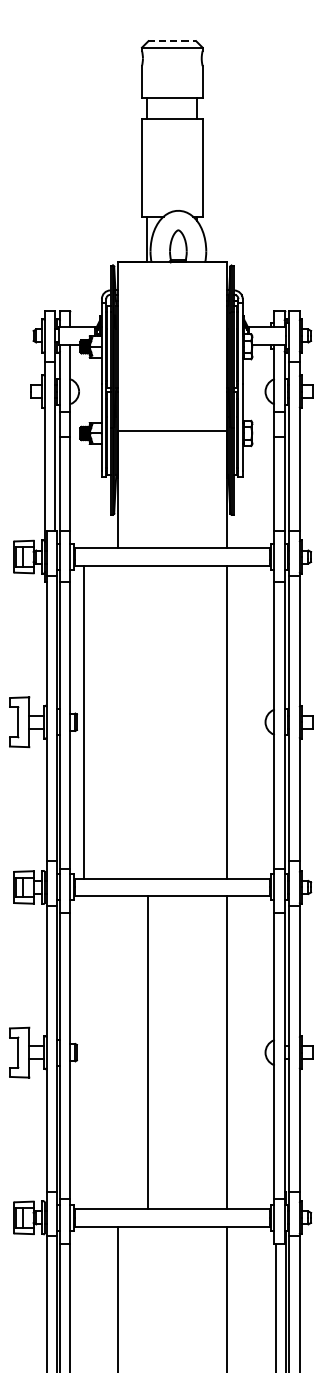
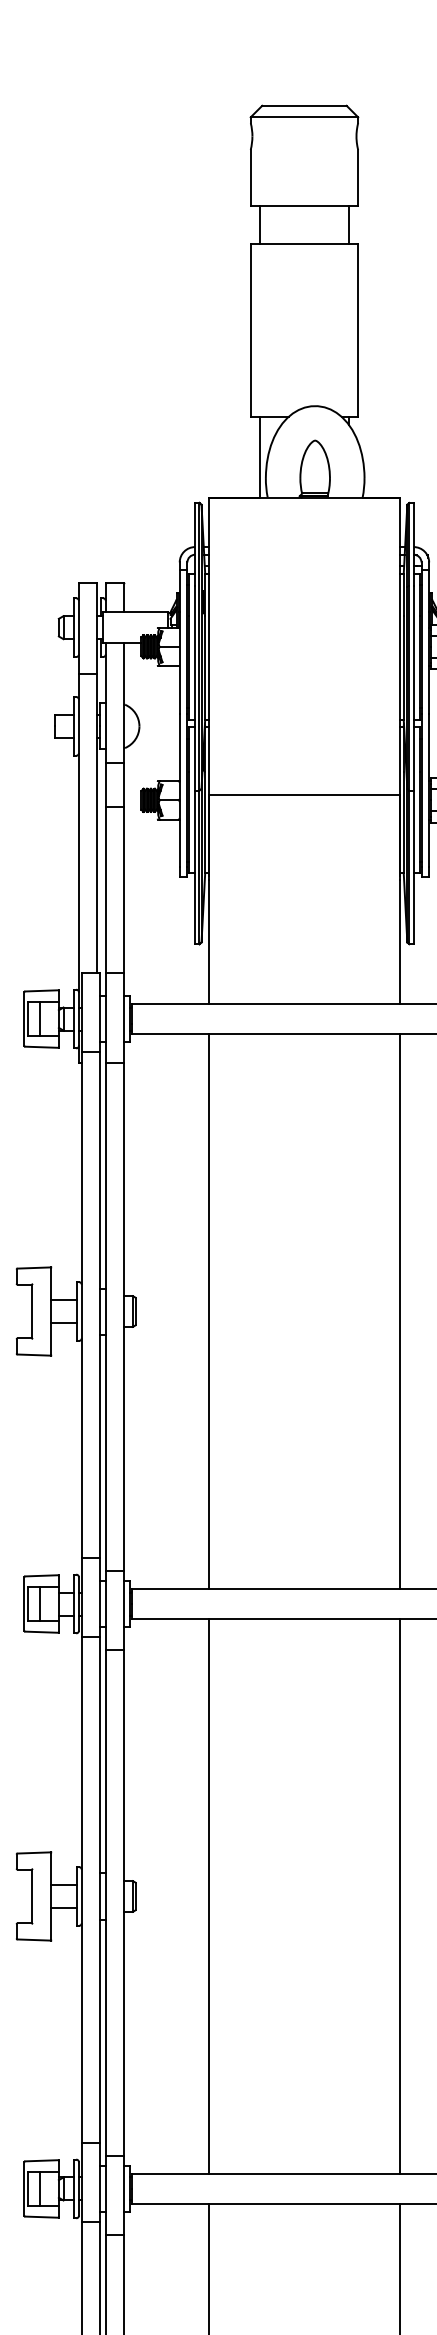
line: (172, 41) -> (304, 106), dashed -> solid
line: (84, 721) -> (209, 1310), moved
line: (148, 1052) -> (209, 1896), moved

